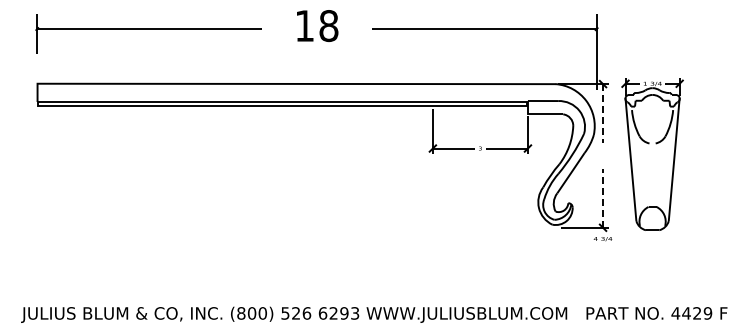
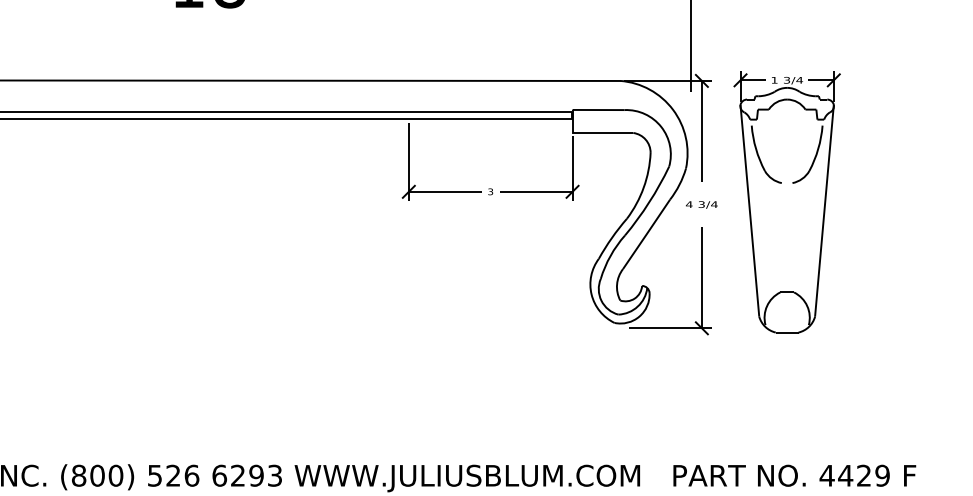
line: (603, 114) -> (702, 133), dashed -> solid
line: (603, 197) -> (702, 276), dashed -> solid
text: (602, 239) -> (700, 205), moved

